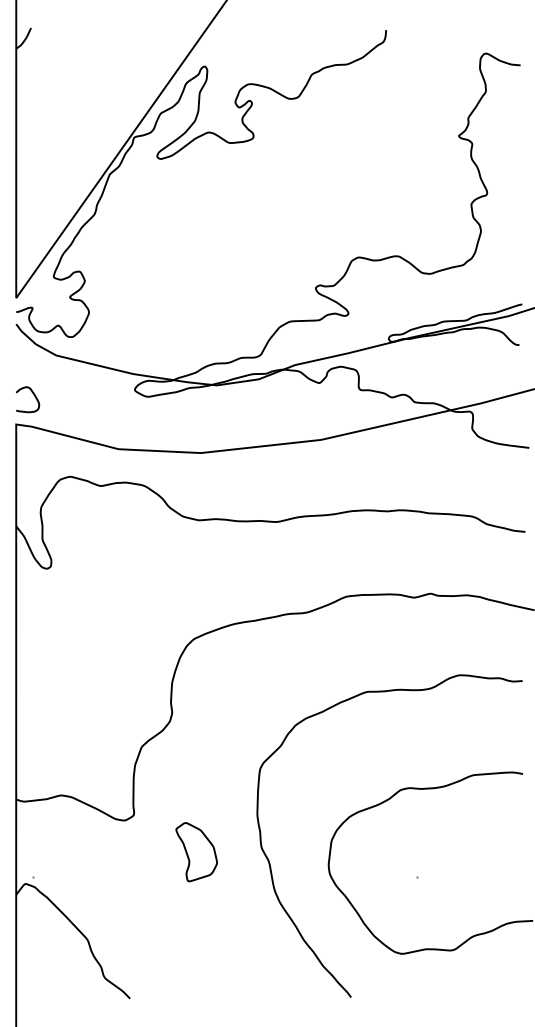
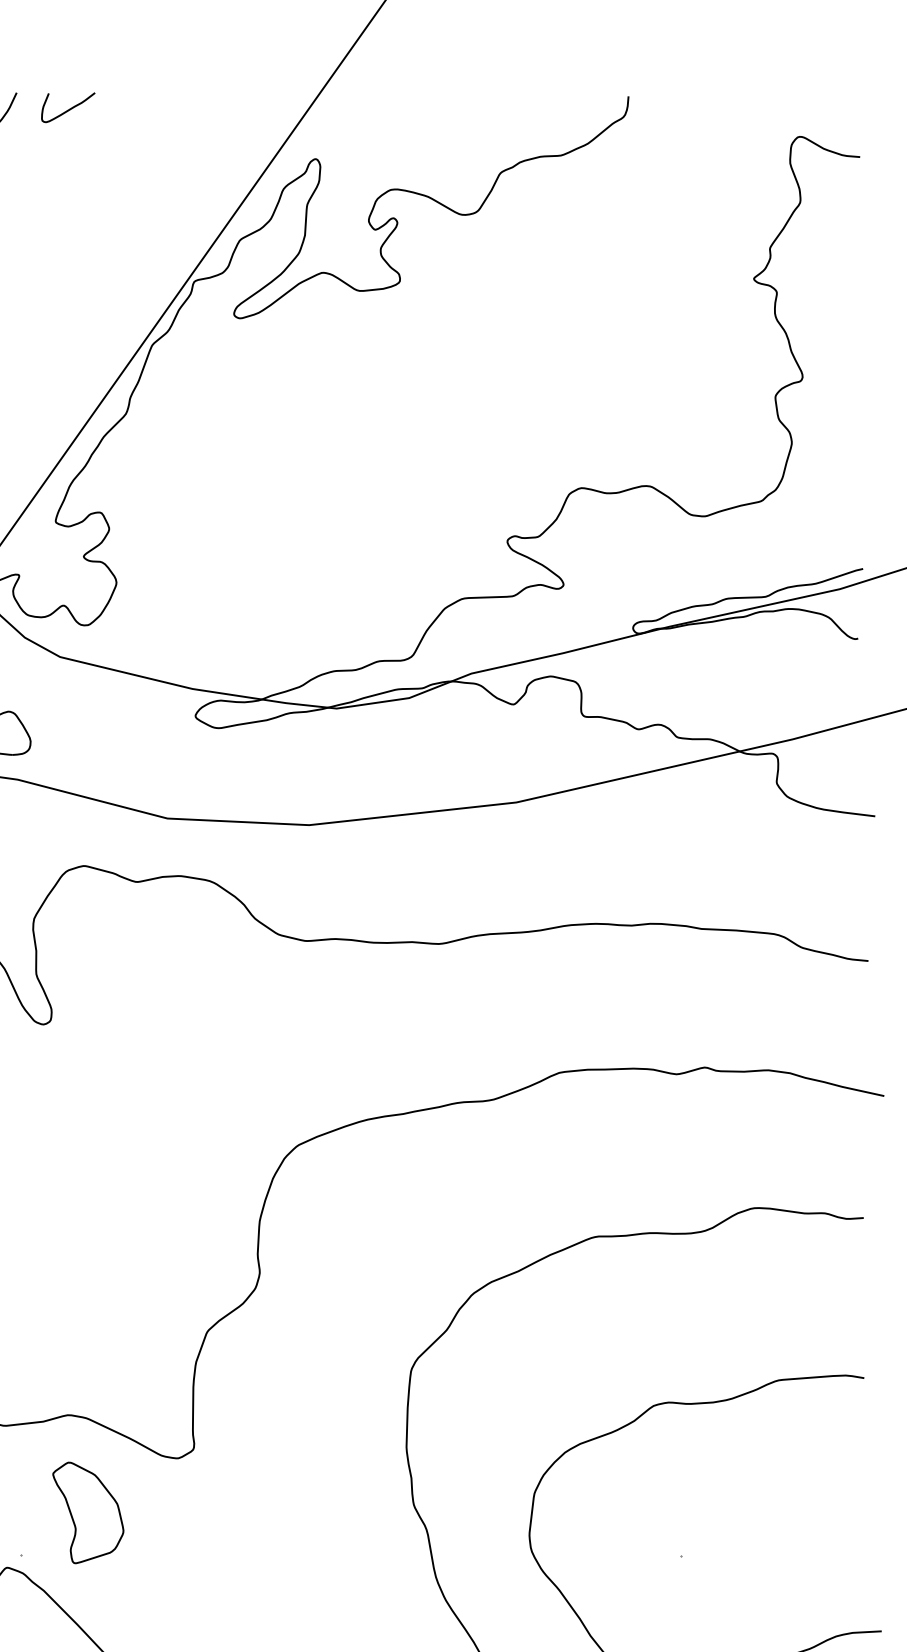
curve: (60, 37) -> (67, 109), added
part: (196, 852) -> (87, 1513), moved

